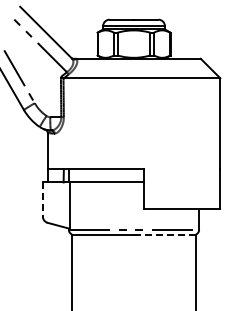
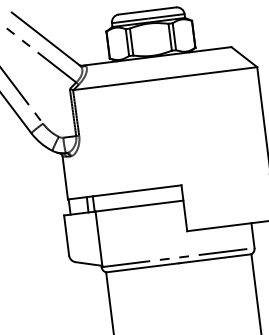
line: (42, 200) -> (66, 236), dashed -> solid
line: (164, 234) -> (214, 258), dashed -> solid

